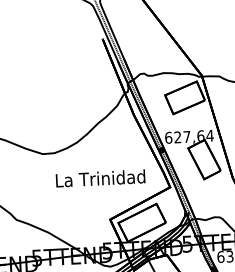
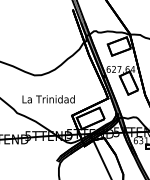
text: (100, 178) -> (48, 99), moved

